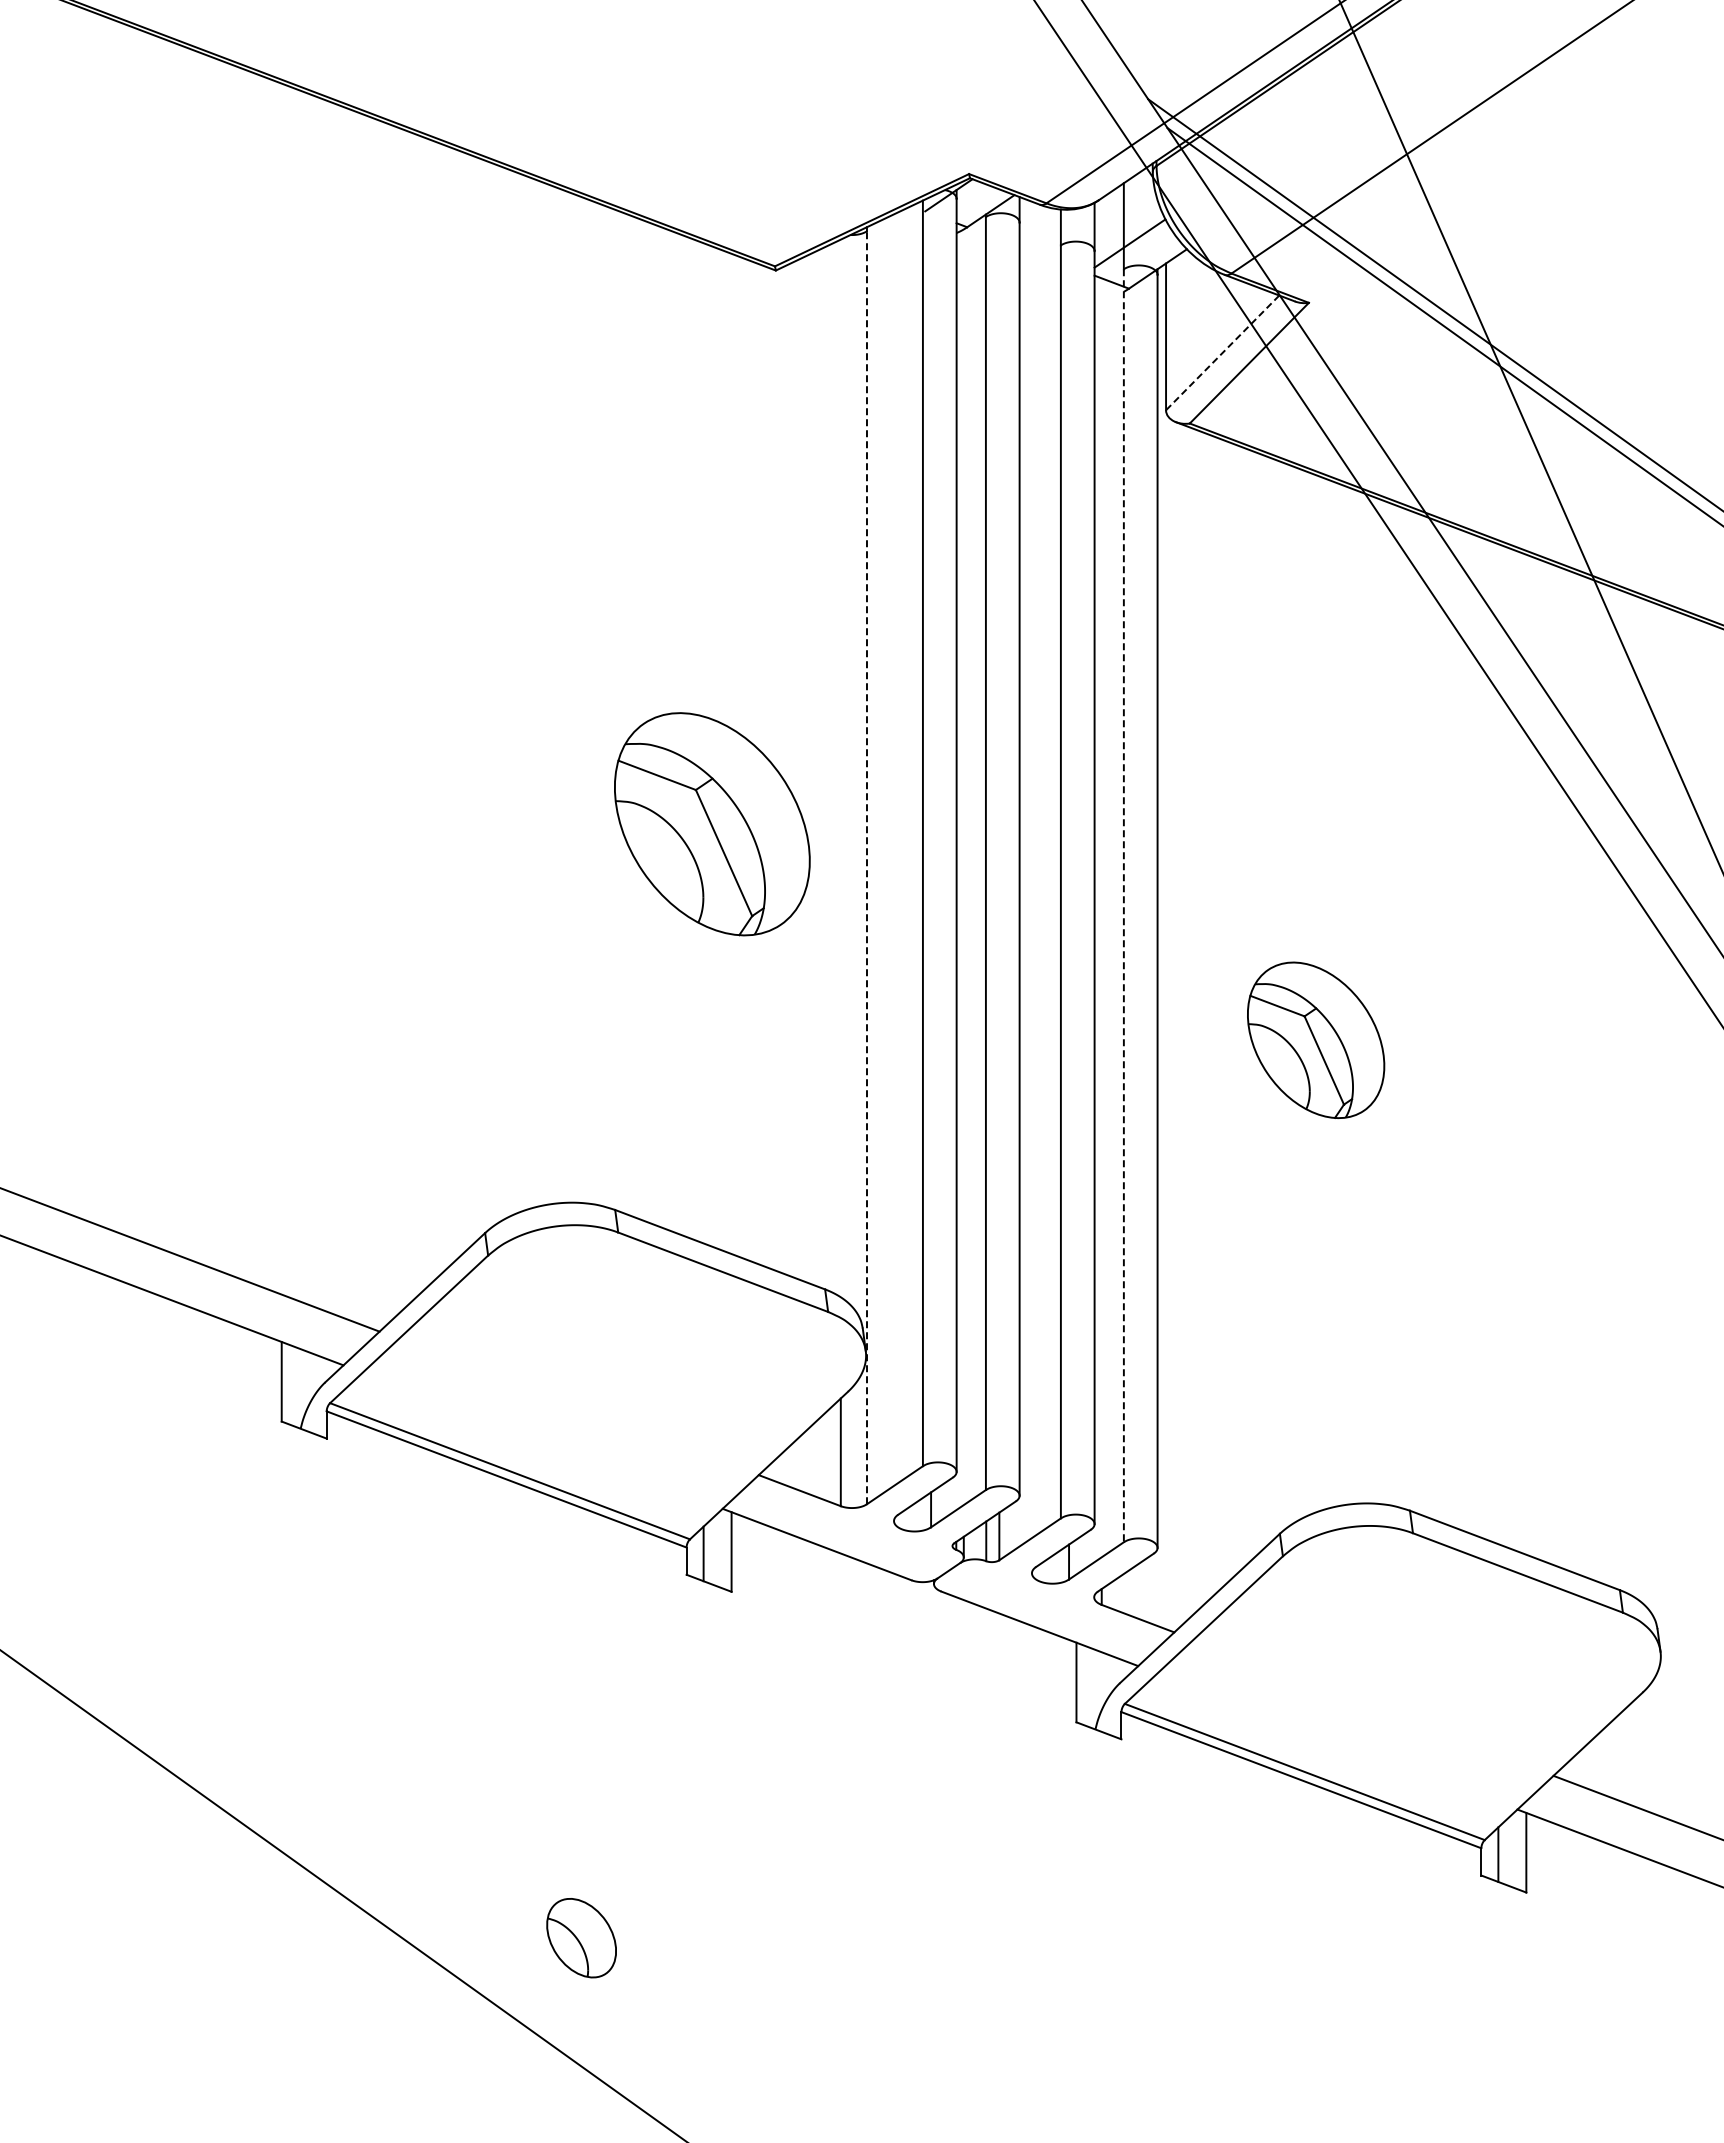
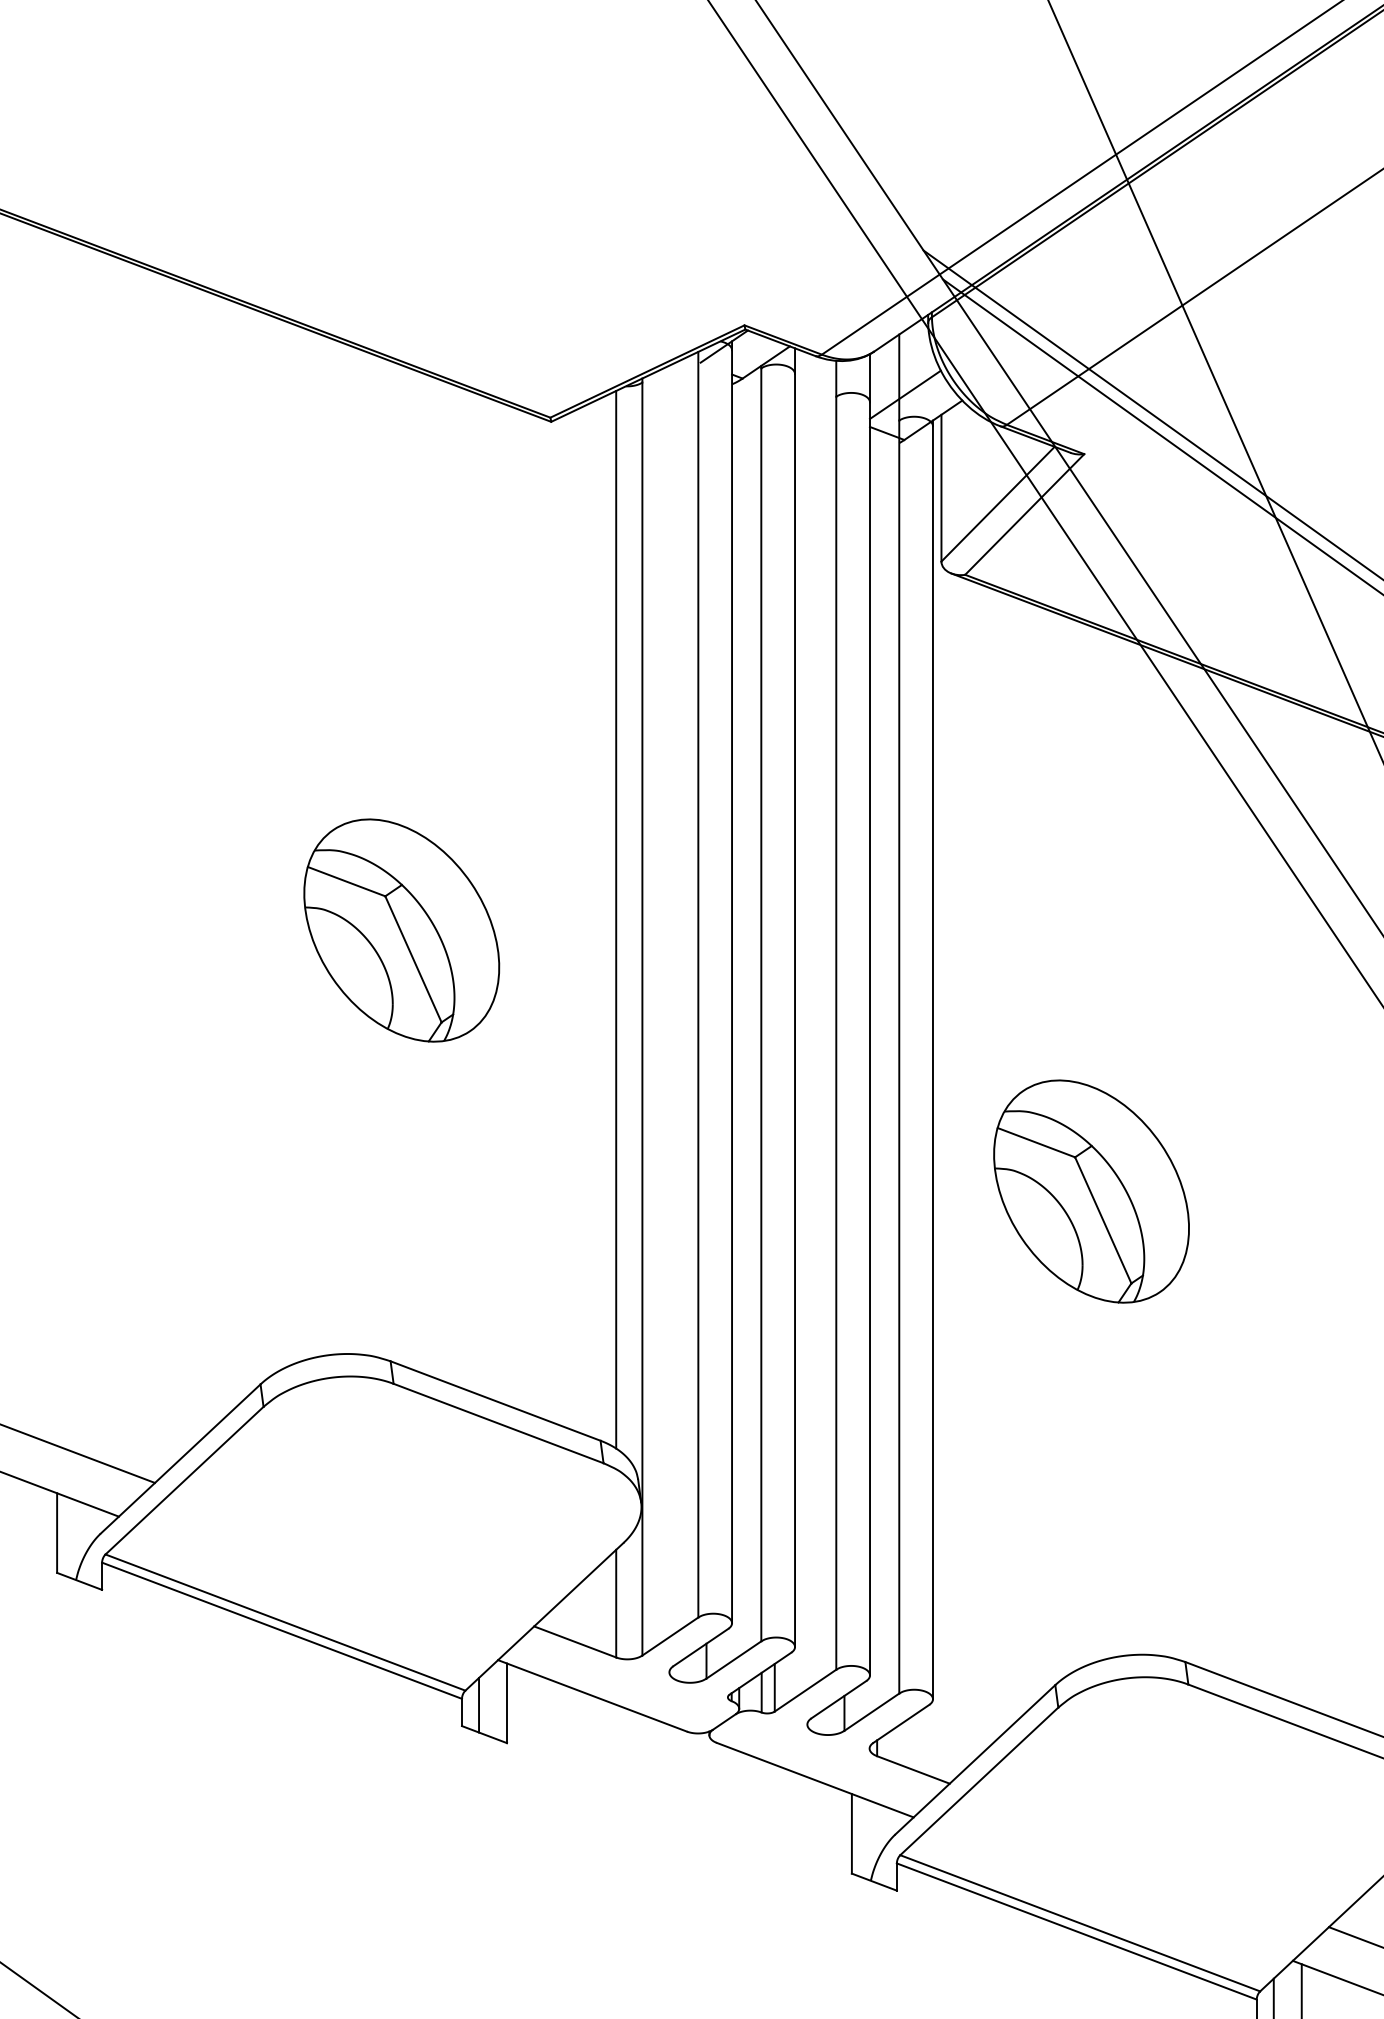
line: (1222, 352) -> (997, 503), dashed -> solid
line: (840, 768) -> (615, 919), added
part: (712, 824) -> (401, 930), moved
line: (866, 867) -> (641, 1018), dashed -> solid
line: (1123, 906) -> (898, 1057), dashed -> solid
part: (1315, 1040) -> (1090, 1191), size x1.43

